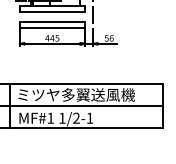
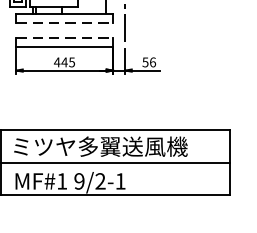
line: (52, 11) -> (64, 22), solid -> dashed
line: (52, 22) -> (64, 38), solid -> dashed
text: (62, 117) -> (79, 180), 1/2-1 -> 9/2-1

